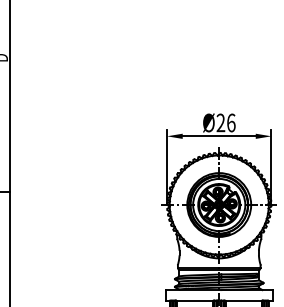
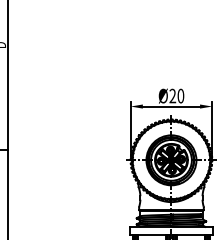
text: (230, 122) -> (180, 95), Ø26 -> Ø20

